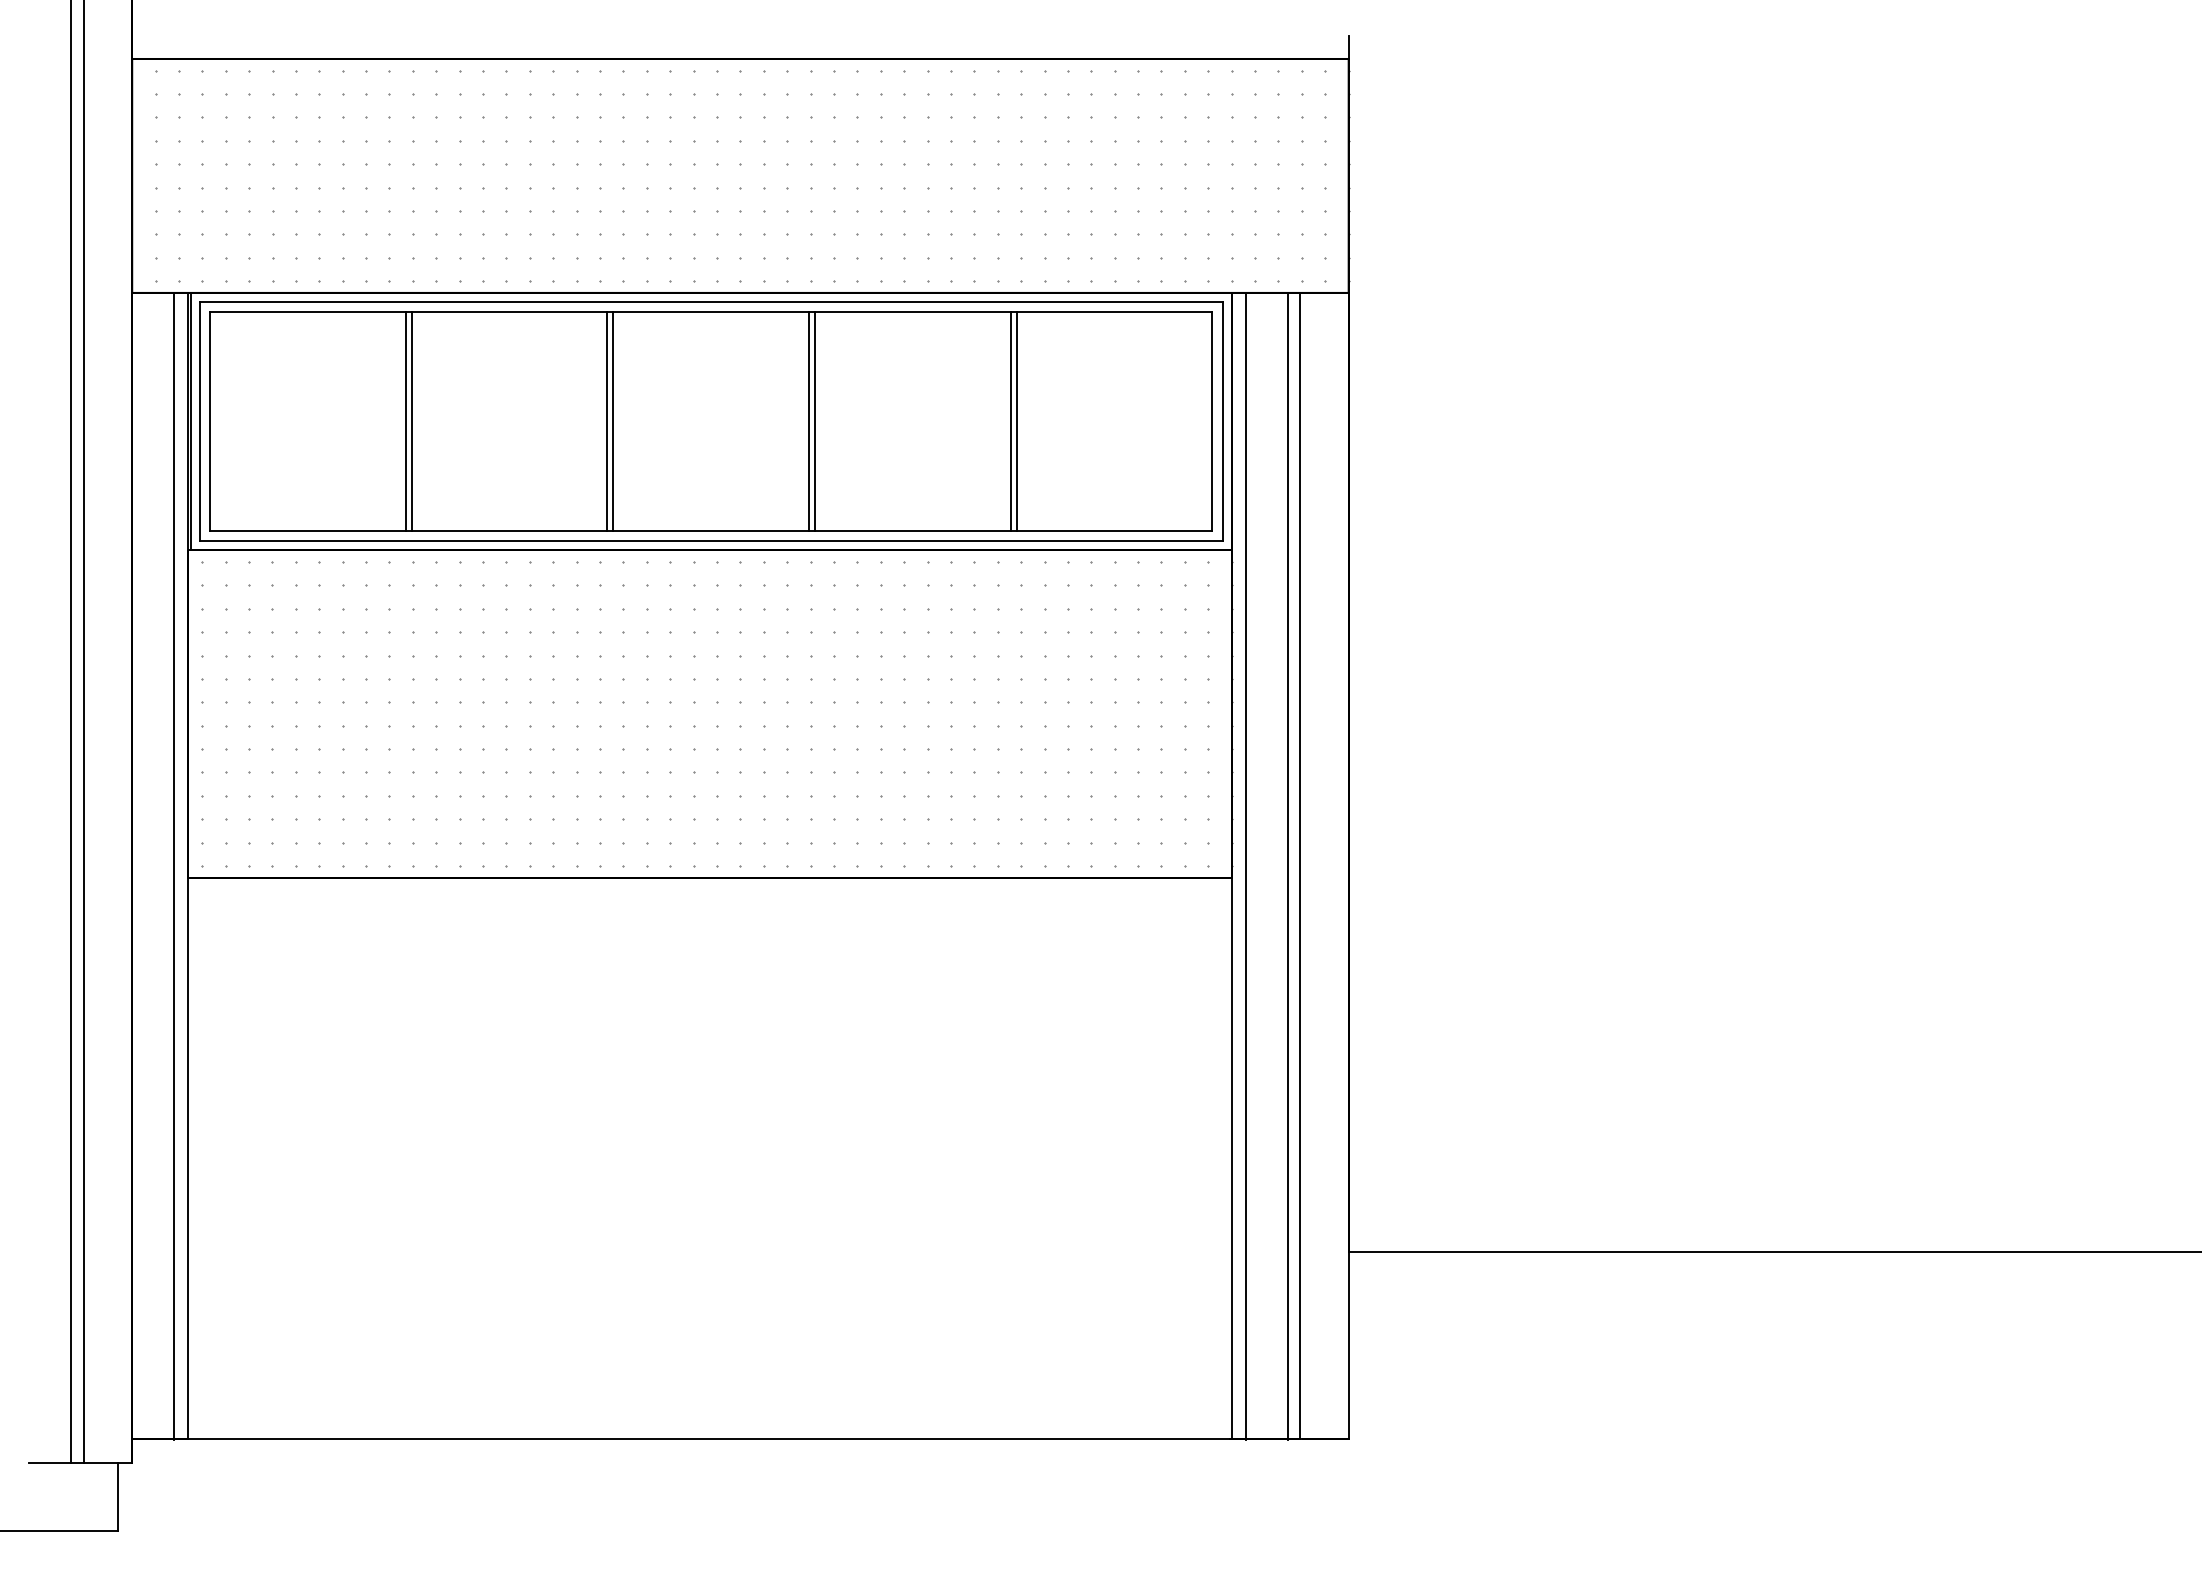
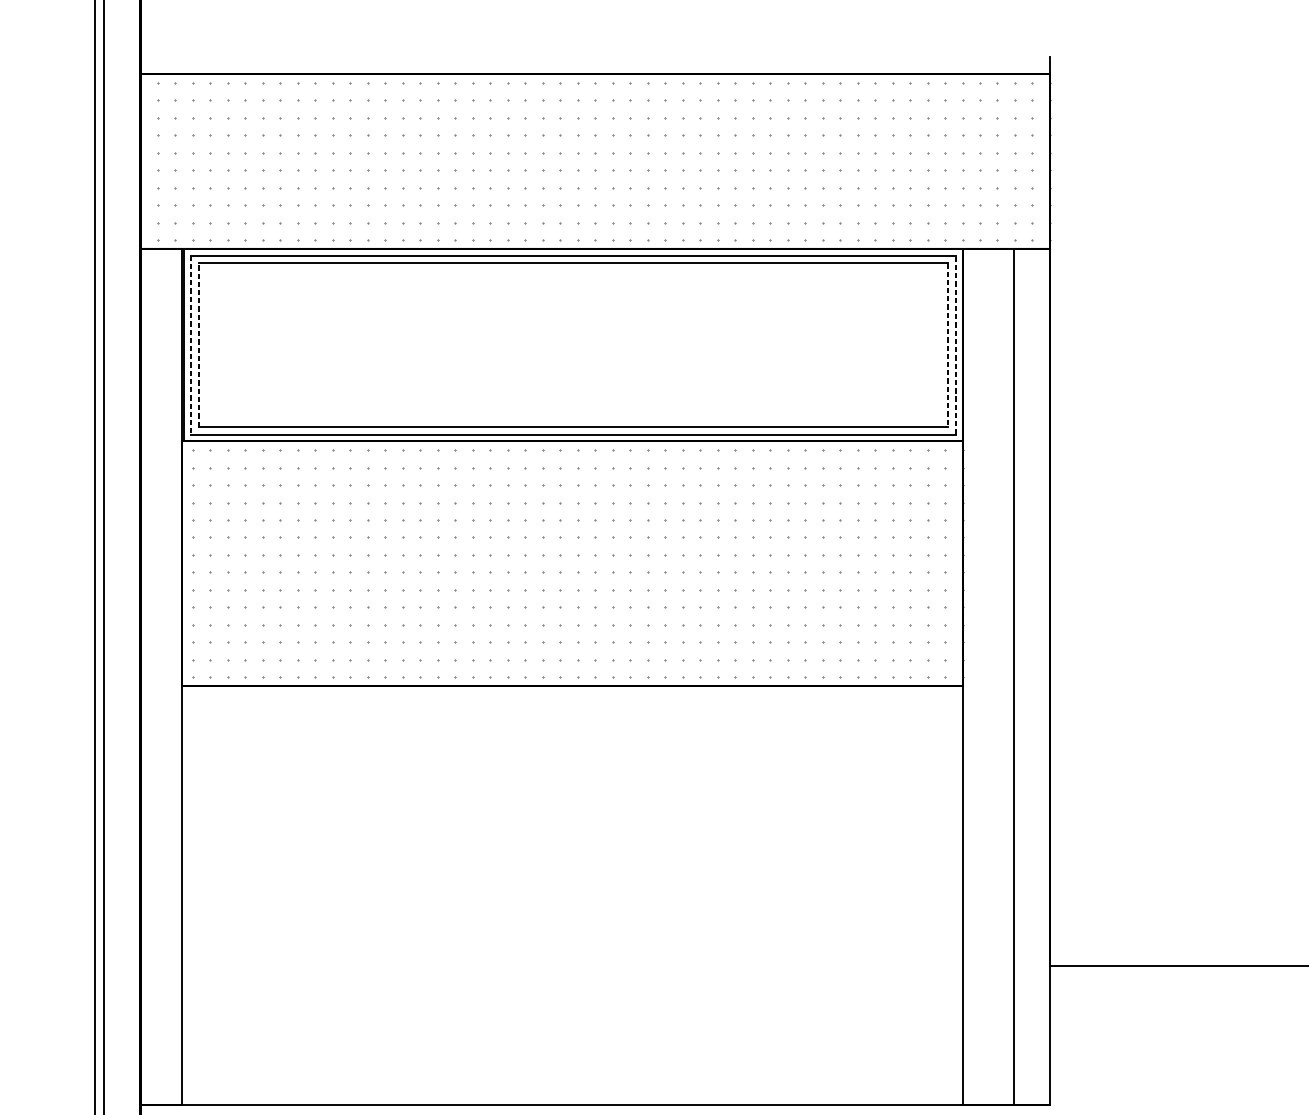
line: (199, 421) -> (190, 345), solid -> dashed
line: (209, 421) -> (198, 345), solid -> dashed
line: (405, 421) -> (344, 345), removed
line: (411, 421) -> (349, 345), removed
line: (607, 421) -> (495, 345), removed
line: (613, 421) -> (500, 345), removed
line: (809, 421) -> (646, 345), removed
line: (814, 421) -> (650, 345), removed
line: (1010, 421) -> (797, 345), removed
line: (1016, 421) -> (801, 345), removed
line: (1222, 421) -> (955, 345), solid -> dashed
line: (1212, 422) -> (948, 345), solid -> dashed
line: (174, 865) -> (172, 676), removed
line: (1245, 865) -> (972, 676), removed
line: (1288, 865) -> (1004, 676), removed

